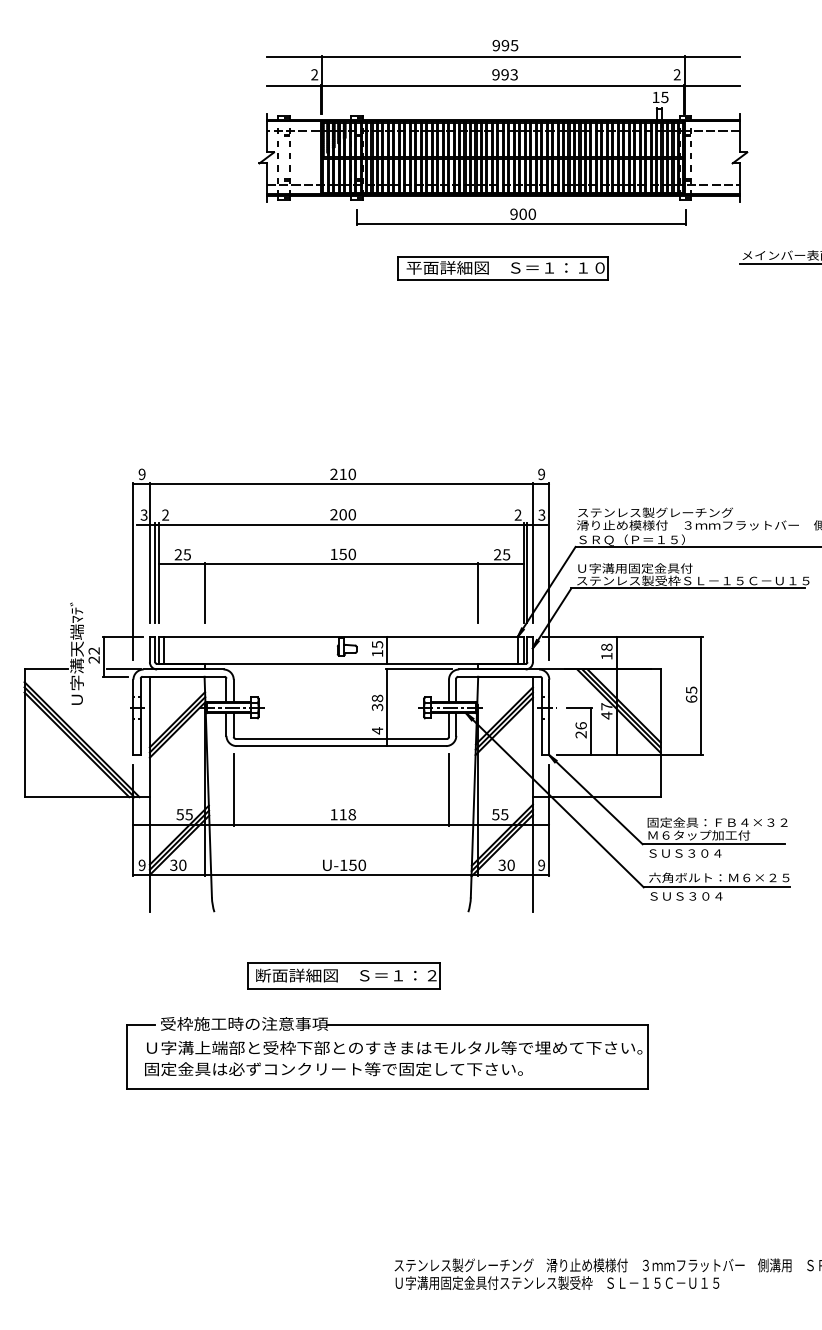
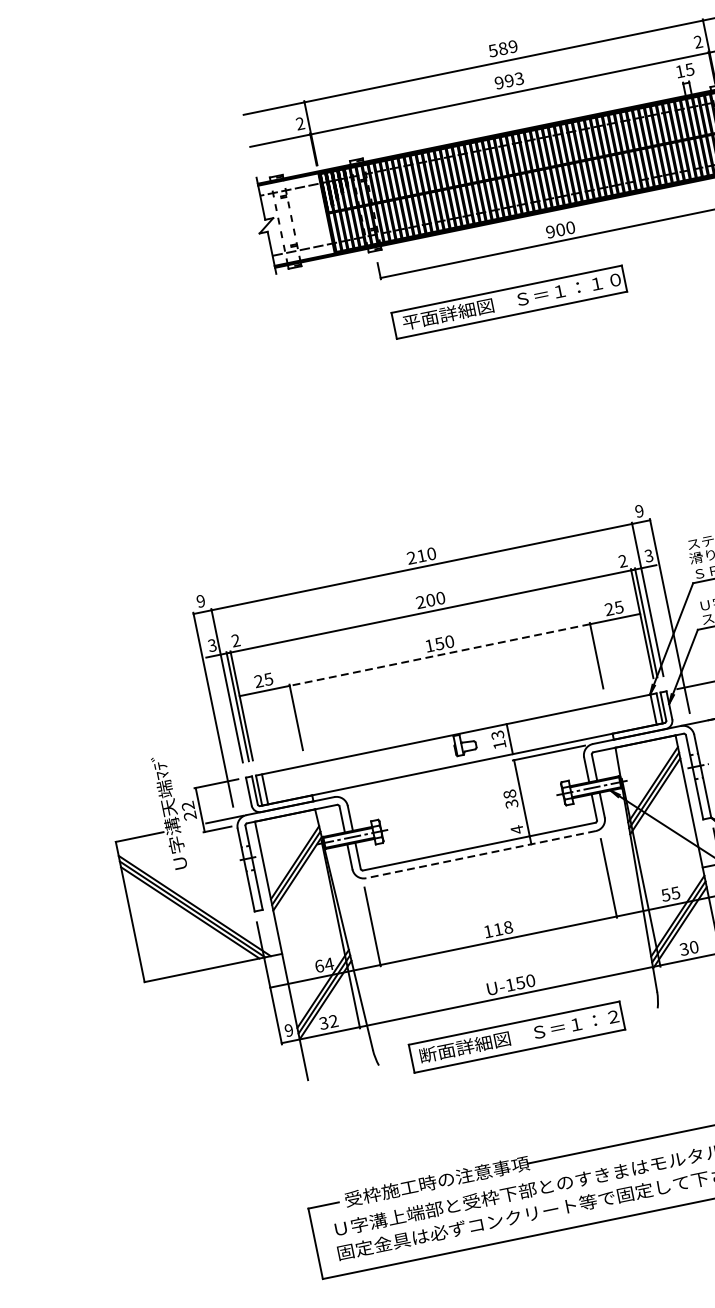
text: (505, 45) -> (503, 48), 995 -> 589
part: (502, 268) -> (508, 302), moved
line: (341, 564) -> (440, 655), solid -> dashed
text: (376, 644) -> (496, 735), 15 -> 13
line: (341, 746) -> (481, 855), solid -> dashed
text: (184, 814) -> (324, 965), 55 -> 64
text: (182, 864) -> (333, 1020), 30 -> 32
part: (343, 975) -> (516, 1036), moved

